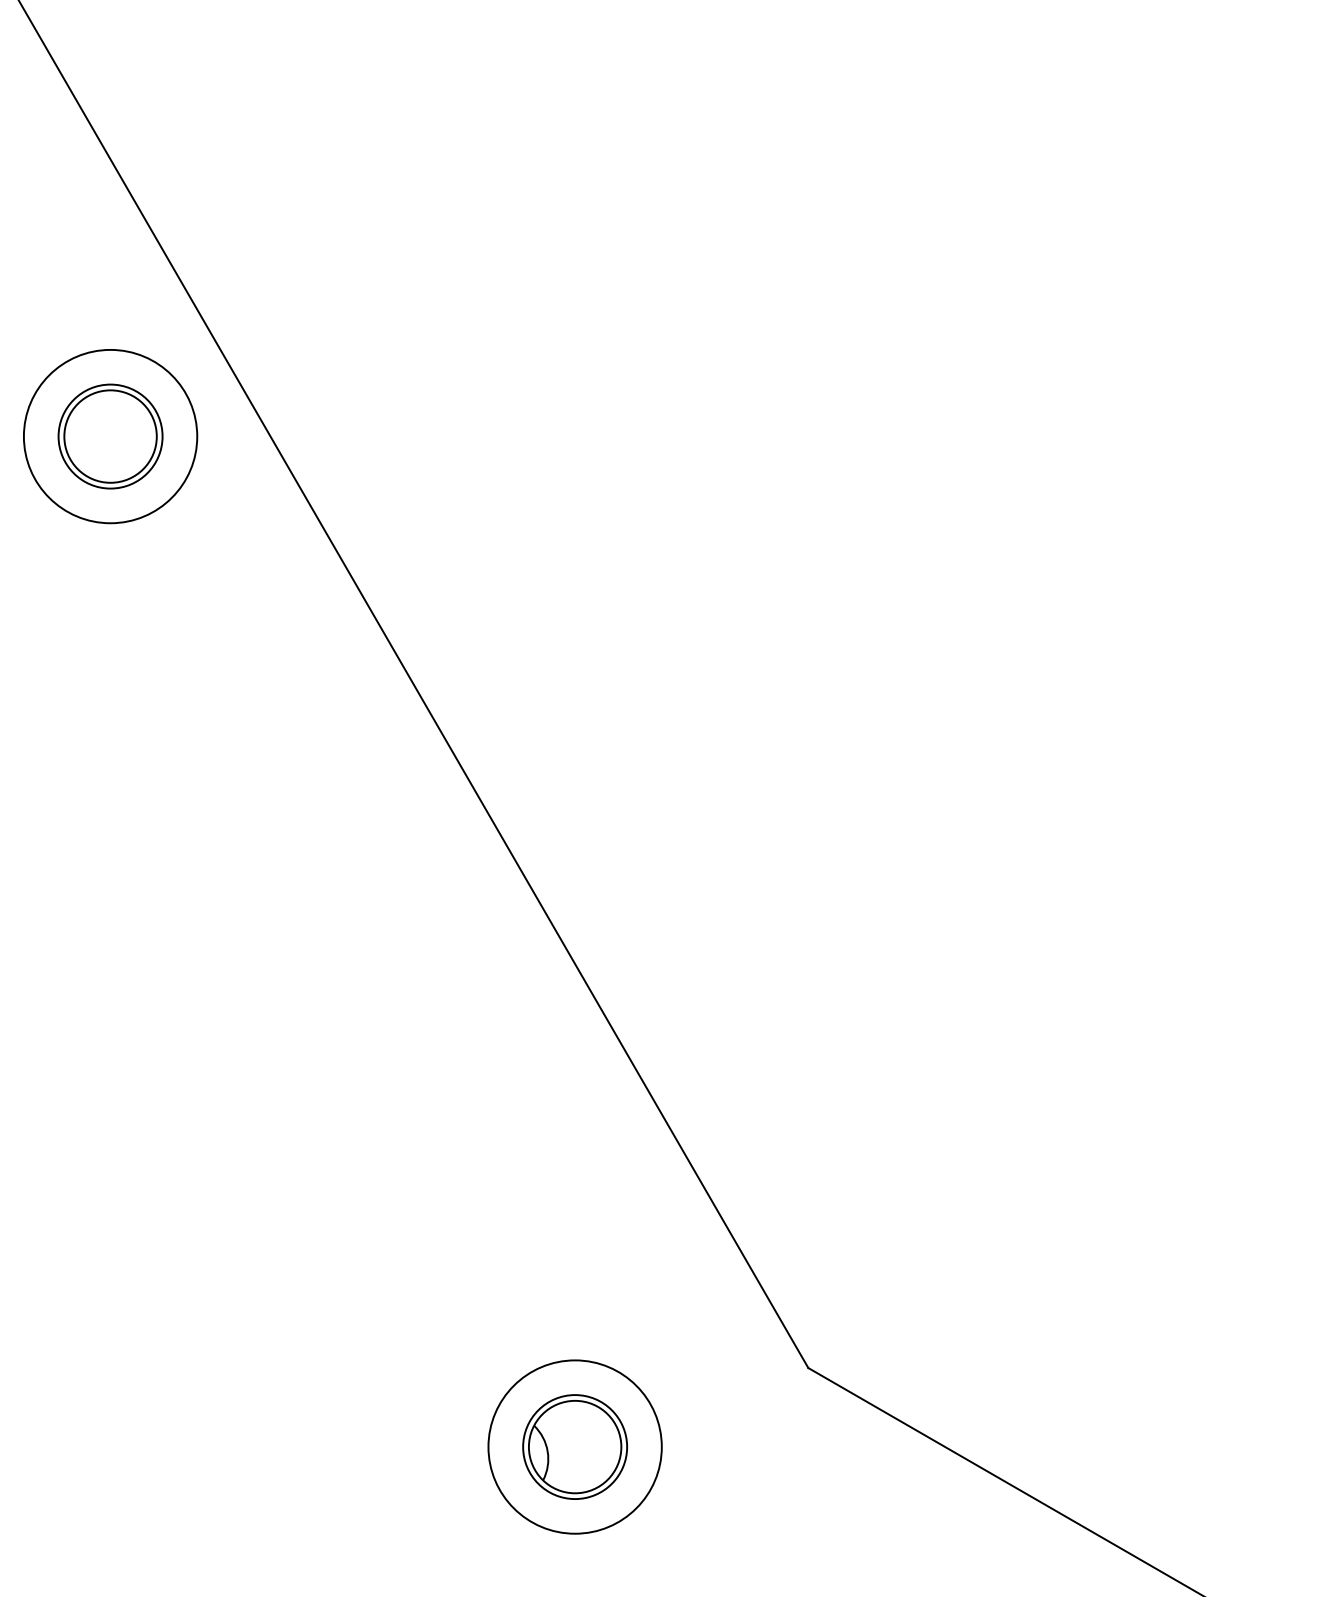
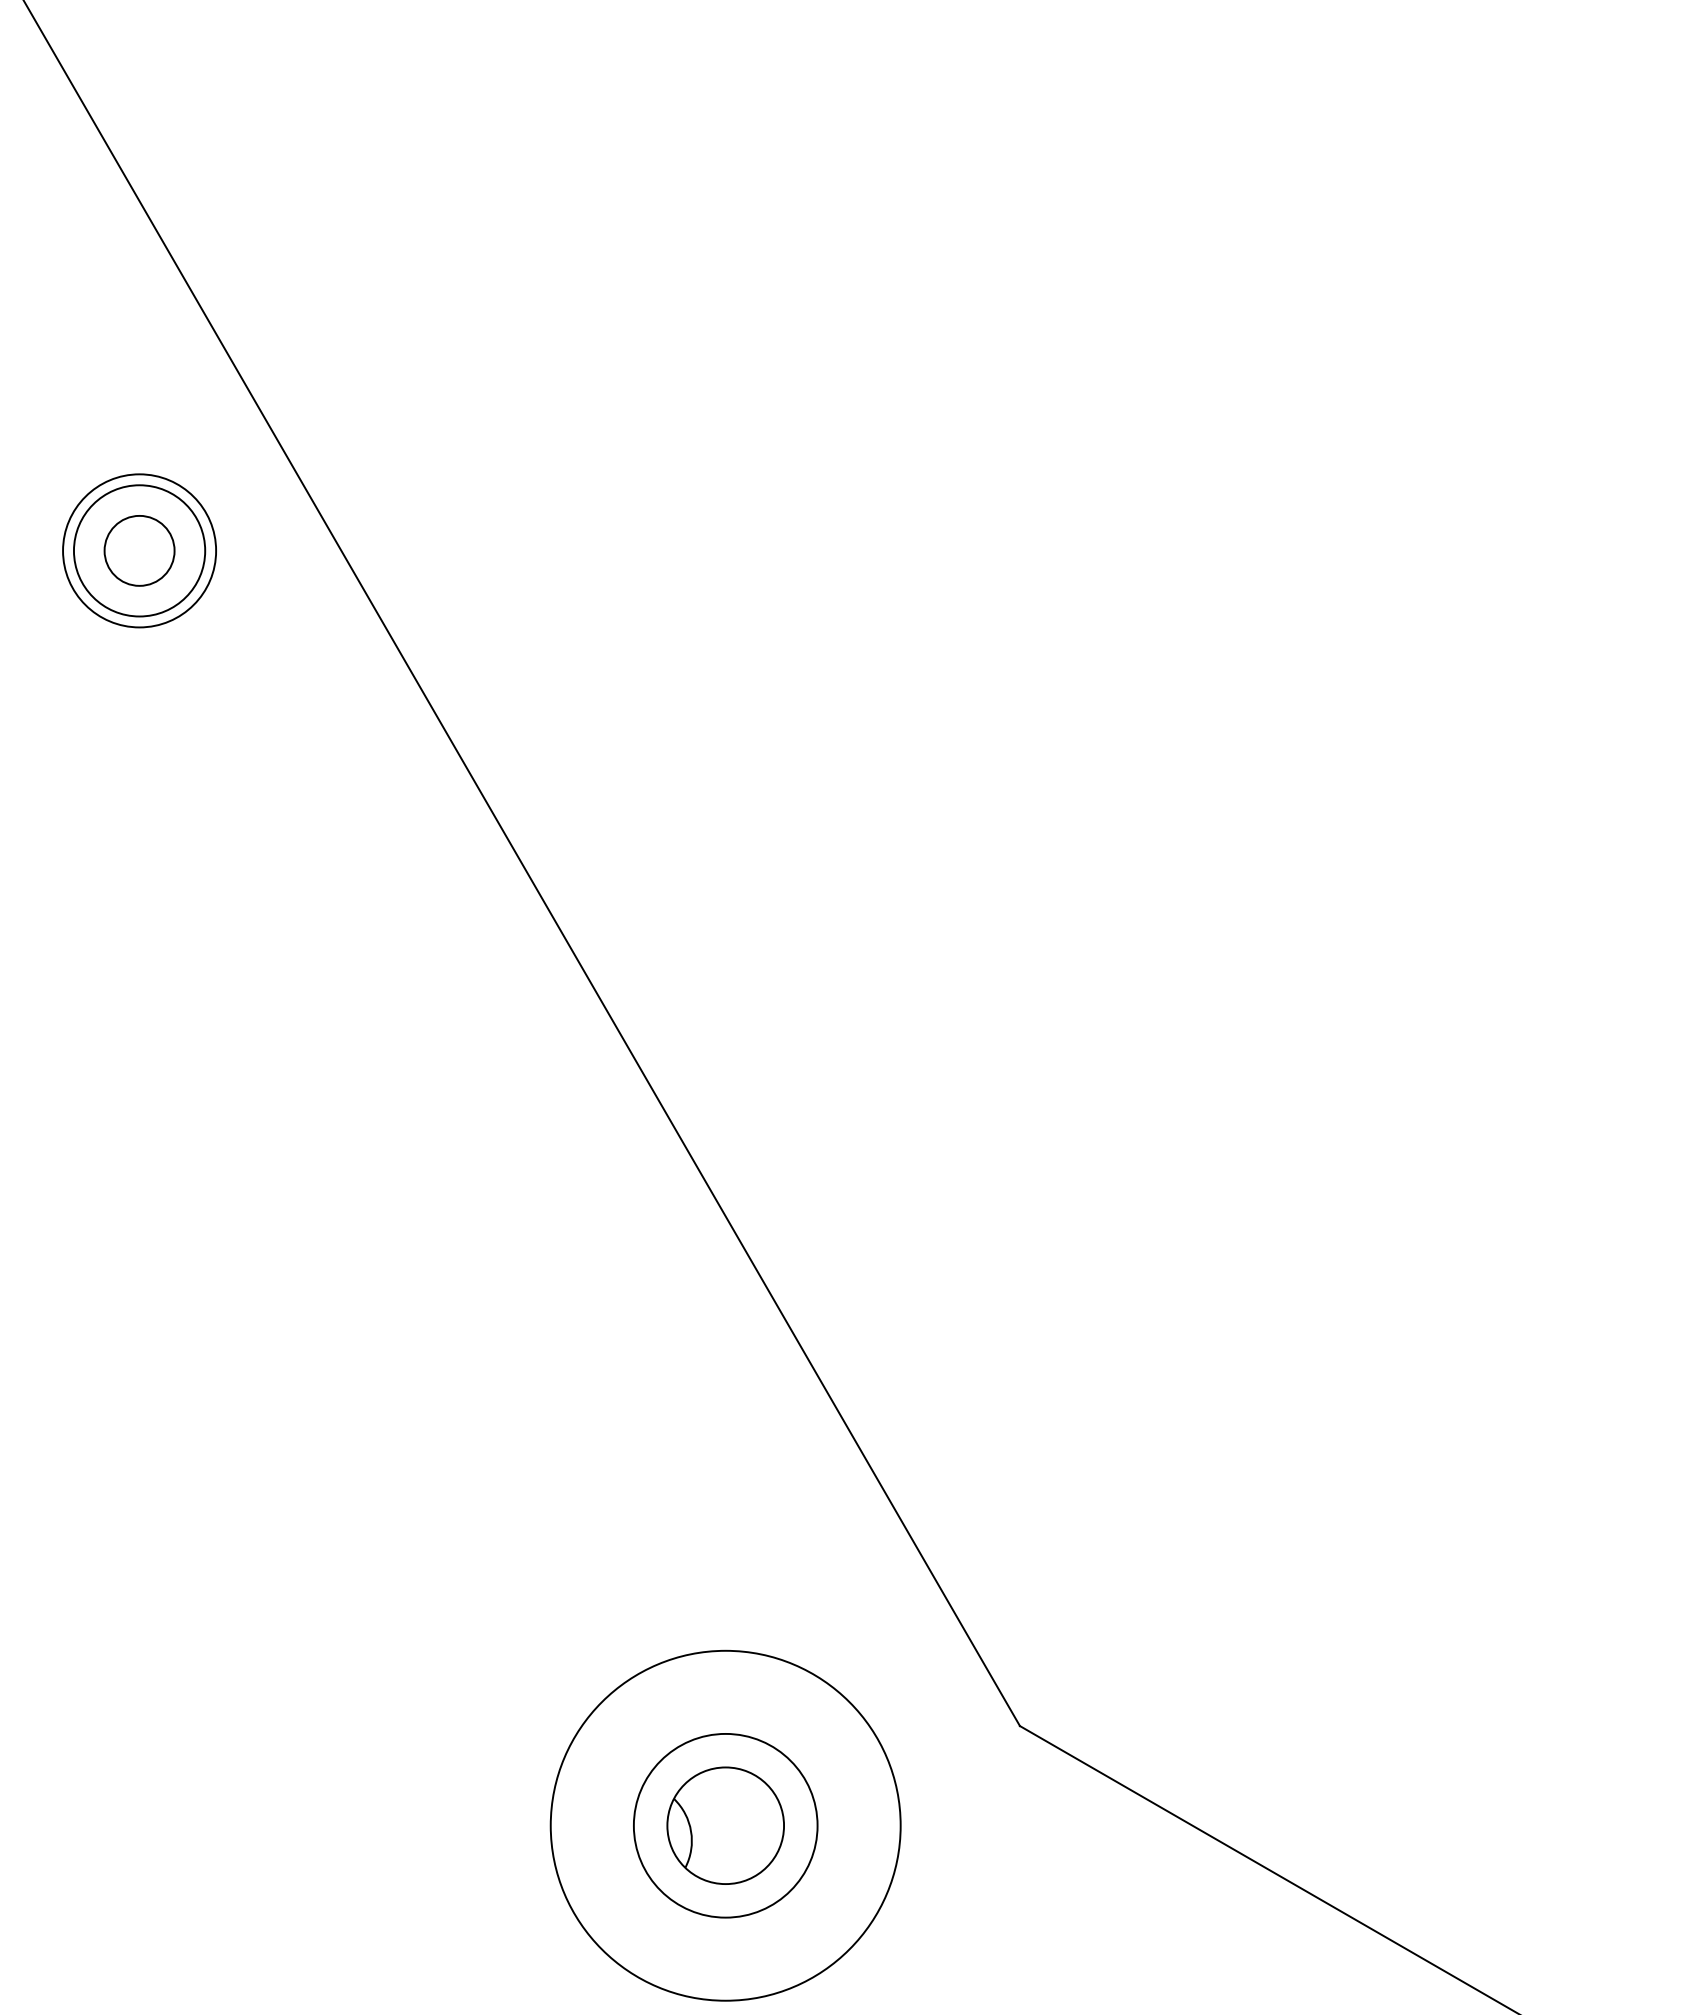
circle: (110, 436) -> (139, 550), size x0.6
circle: (110, 436) -> (139, 550), size x0.7
circle: (574, 1446) -> (725, 1825), size x1.4
circle: (574, 1446) -> (725, 1825), size x1.6

